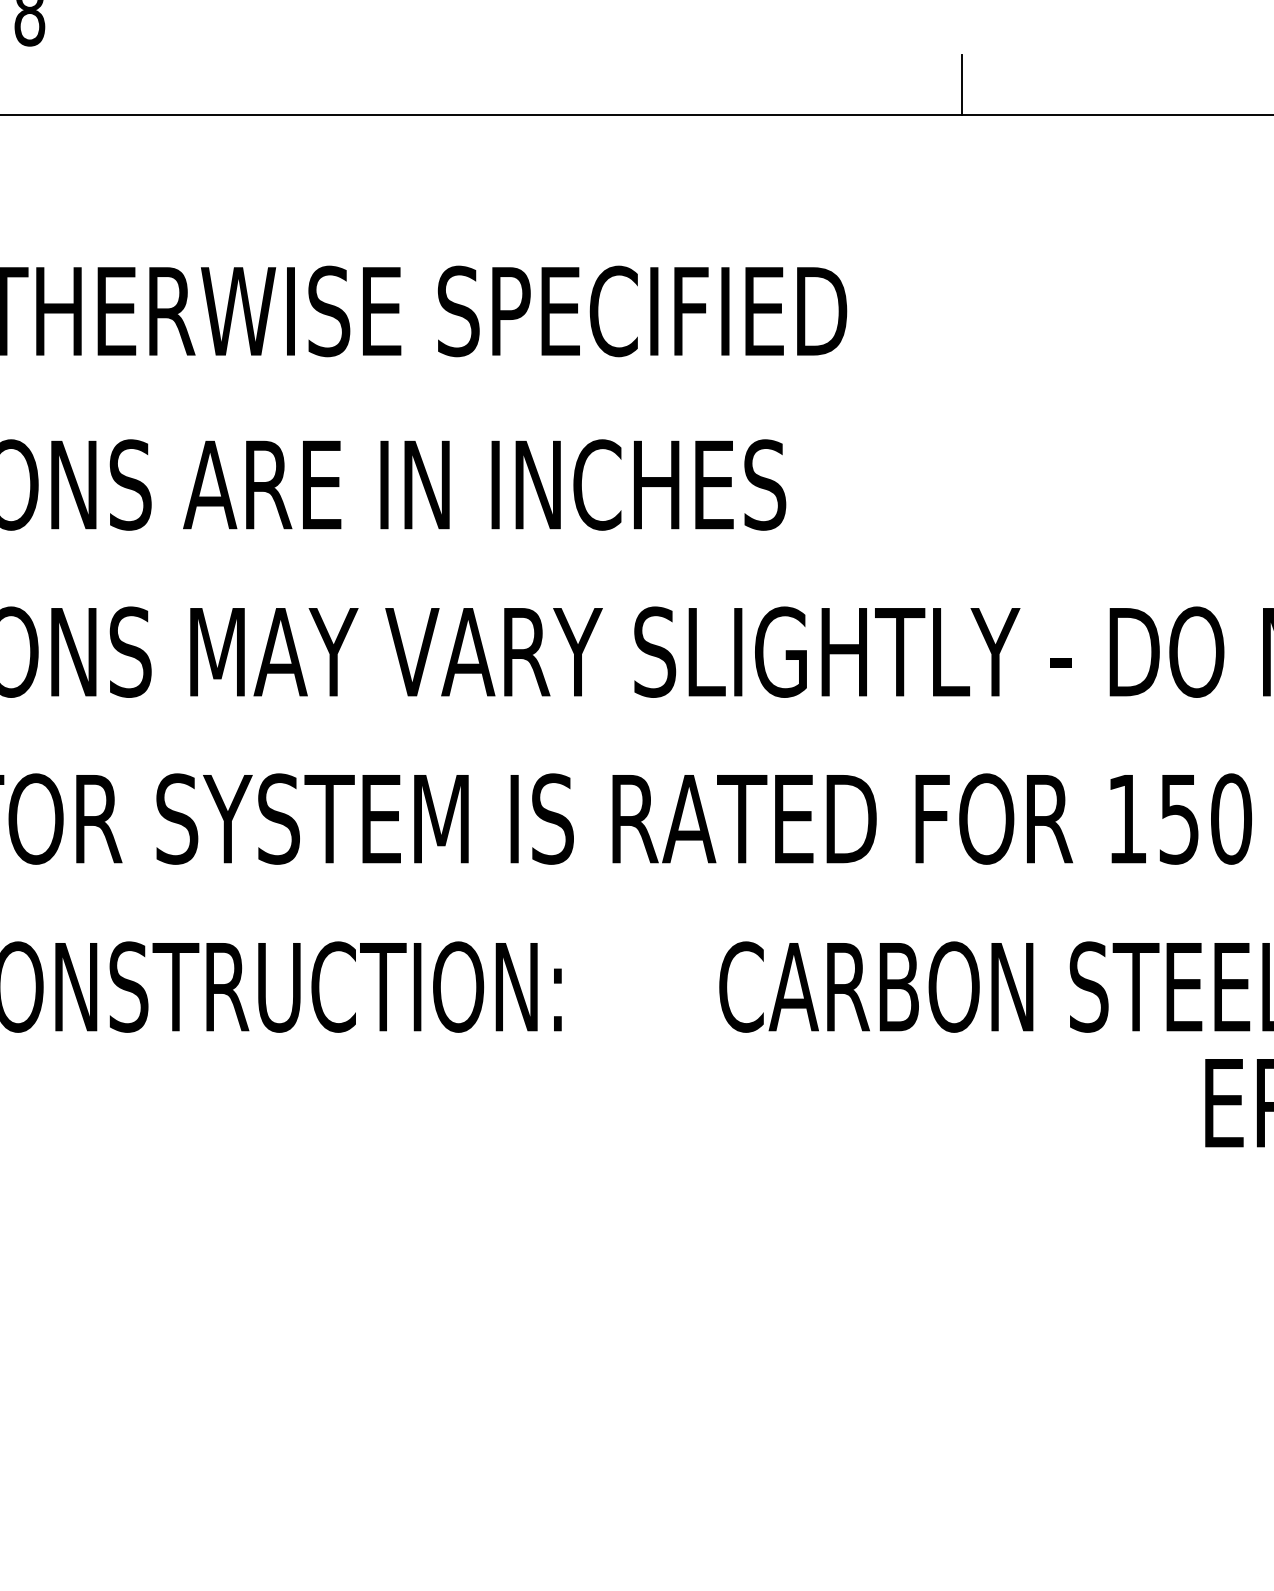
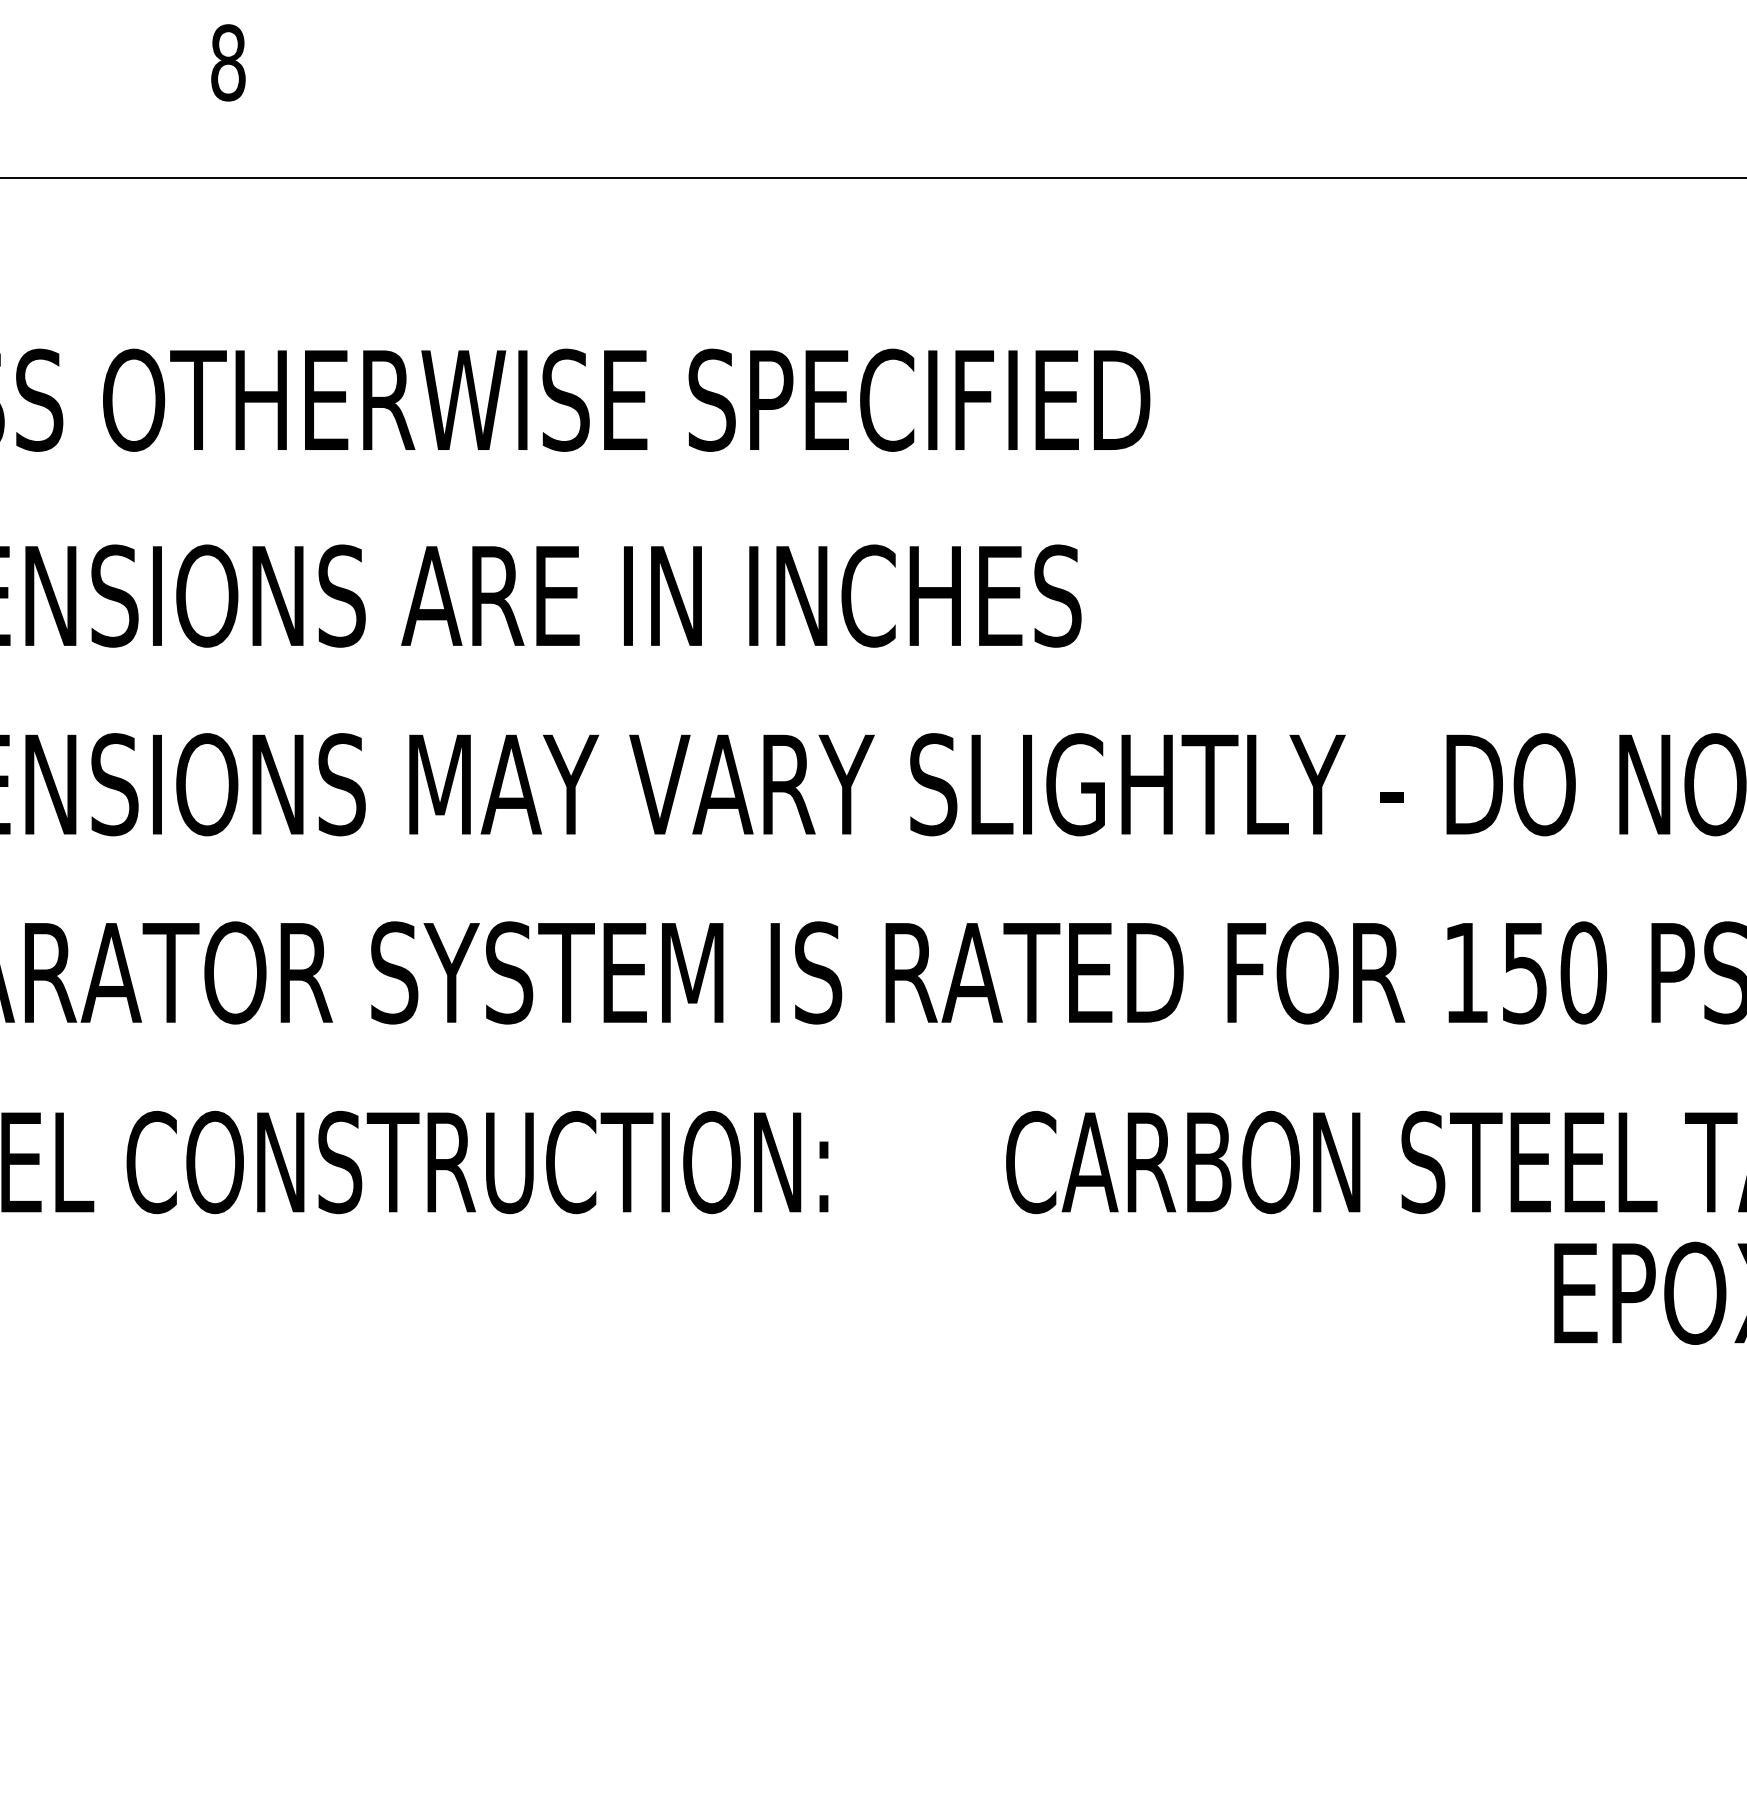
line: (962, 84) -> (1280, 144), removed

